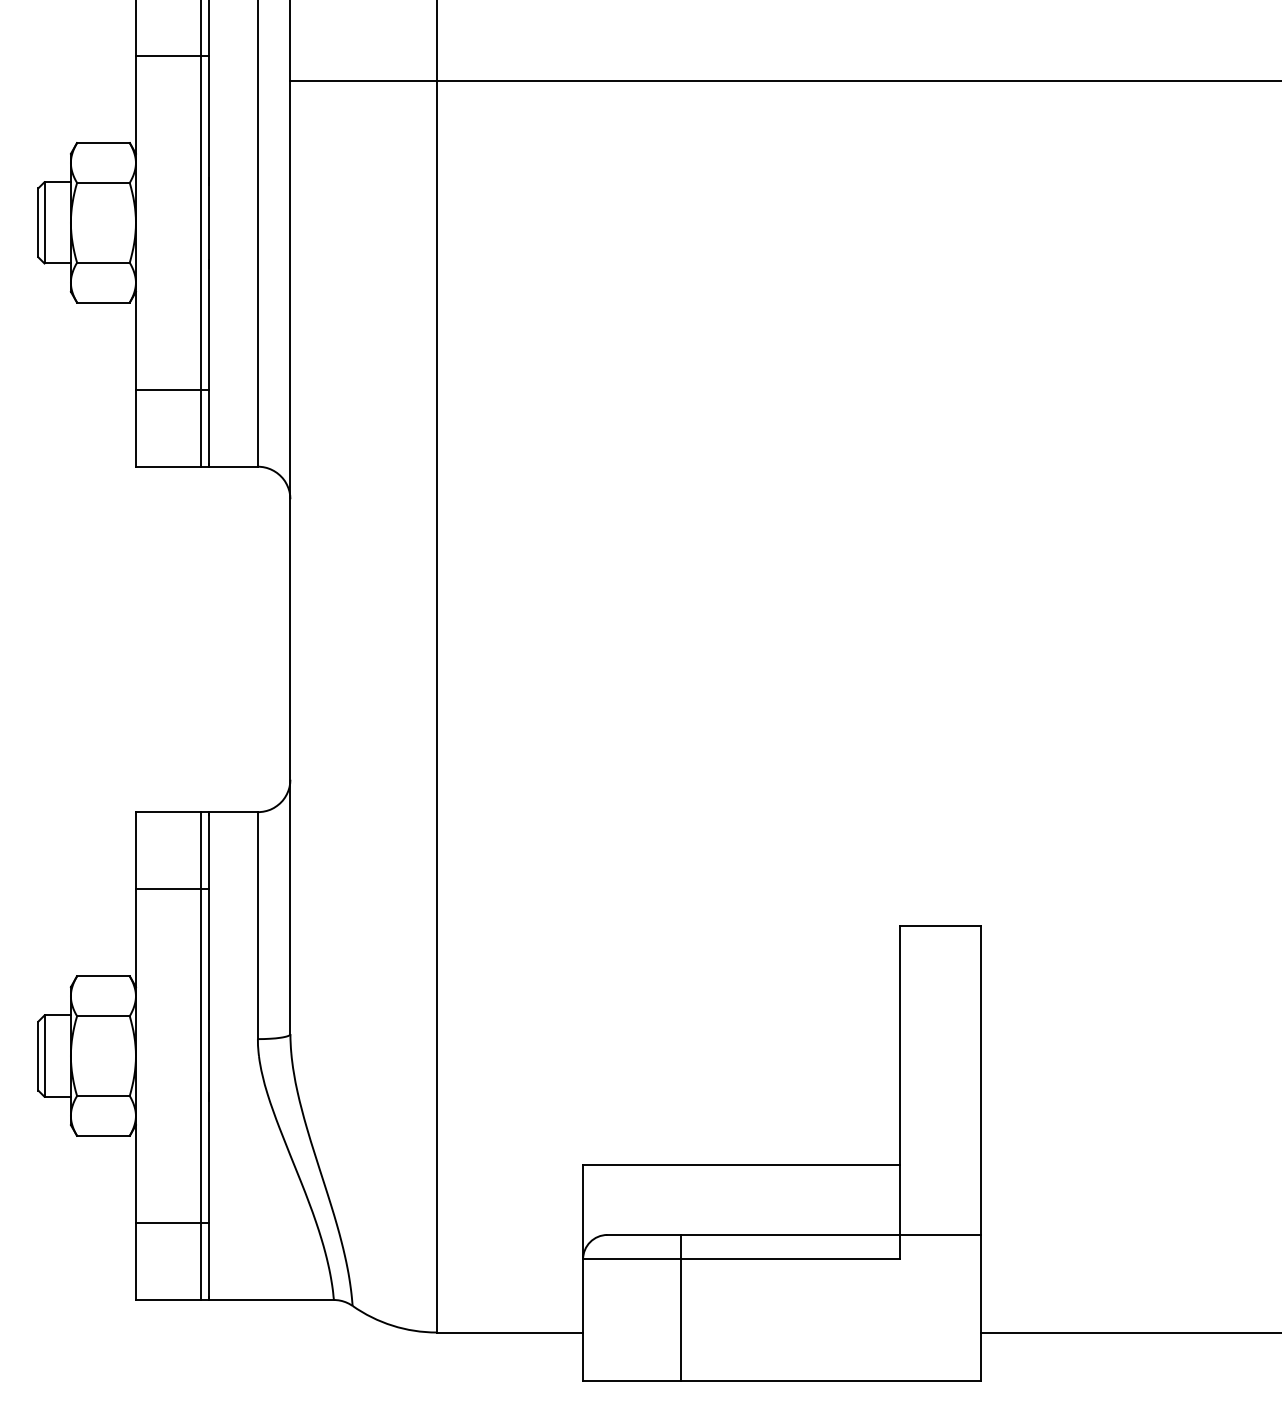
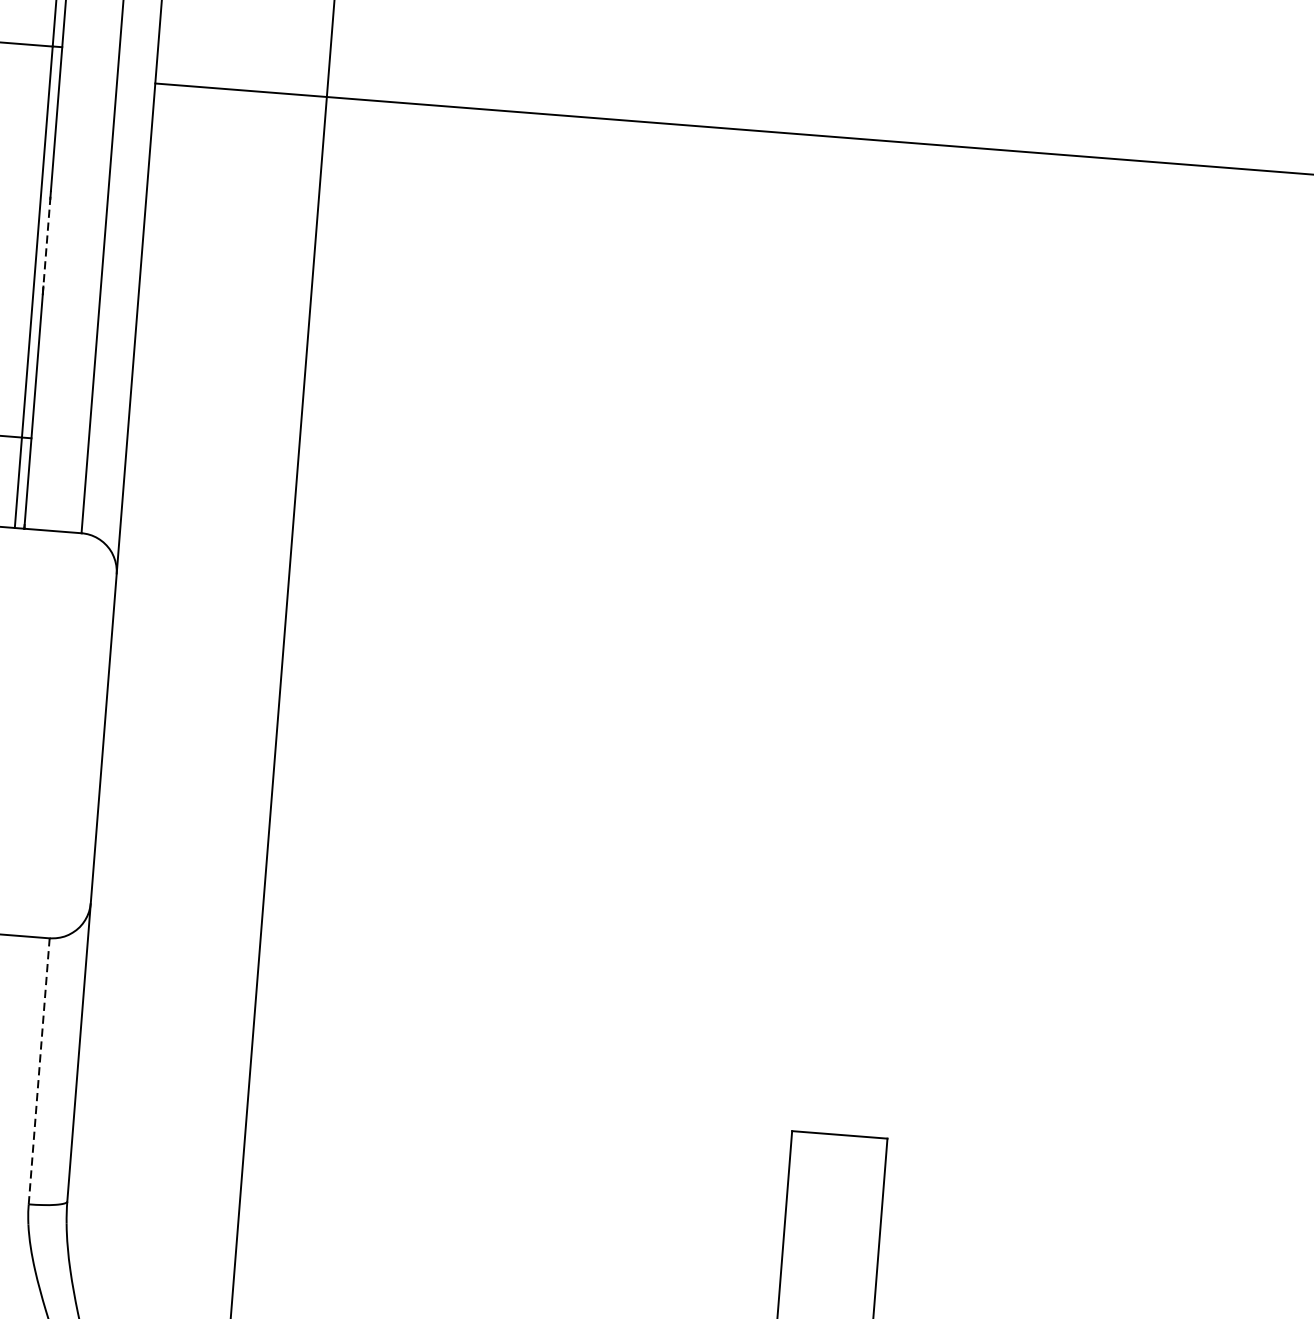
line: (209, 222) -> (47, 242), solid -> dashed
line: (257, 925) -> (38, 1071), solid -> dashed

